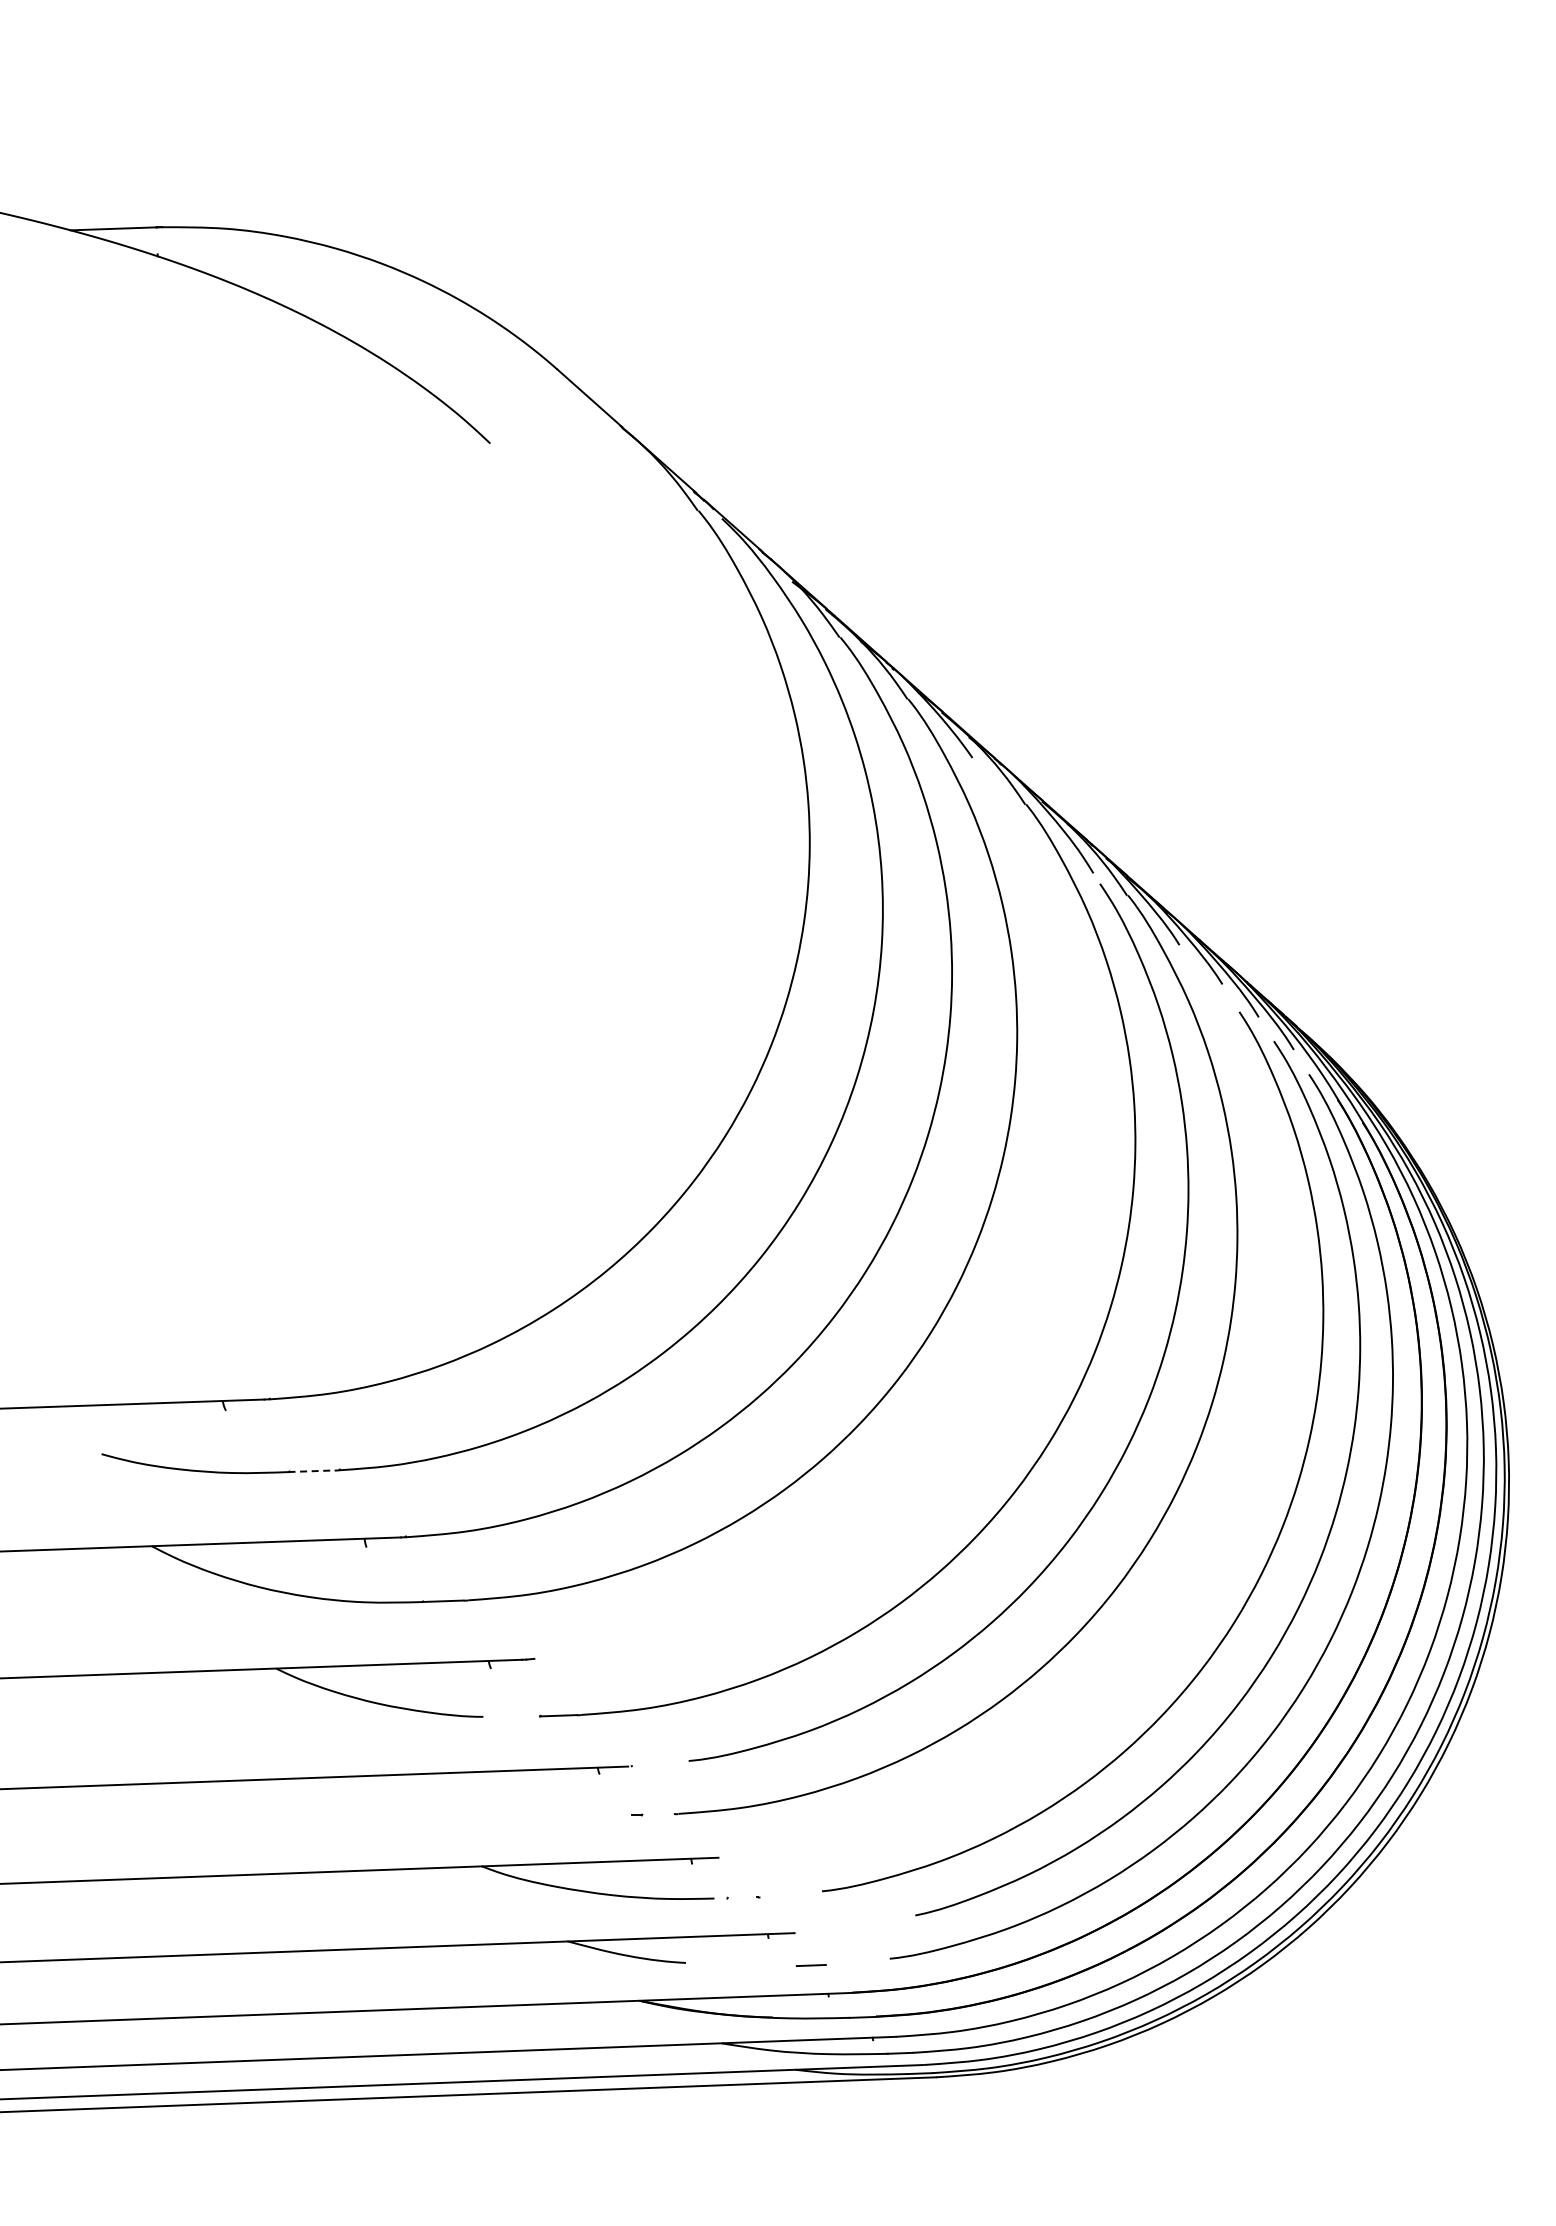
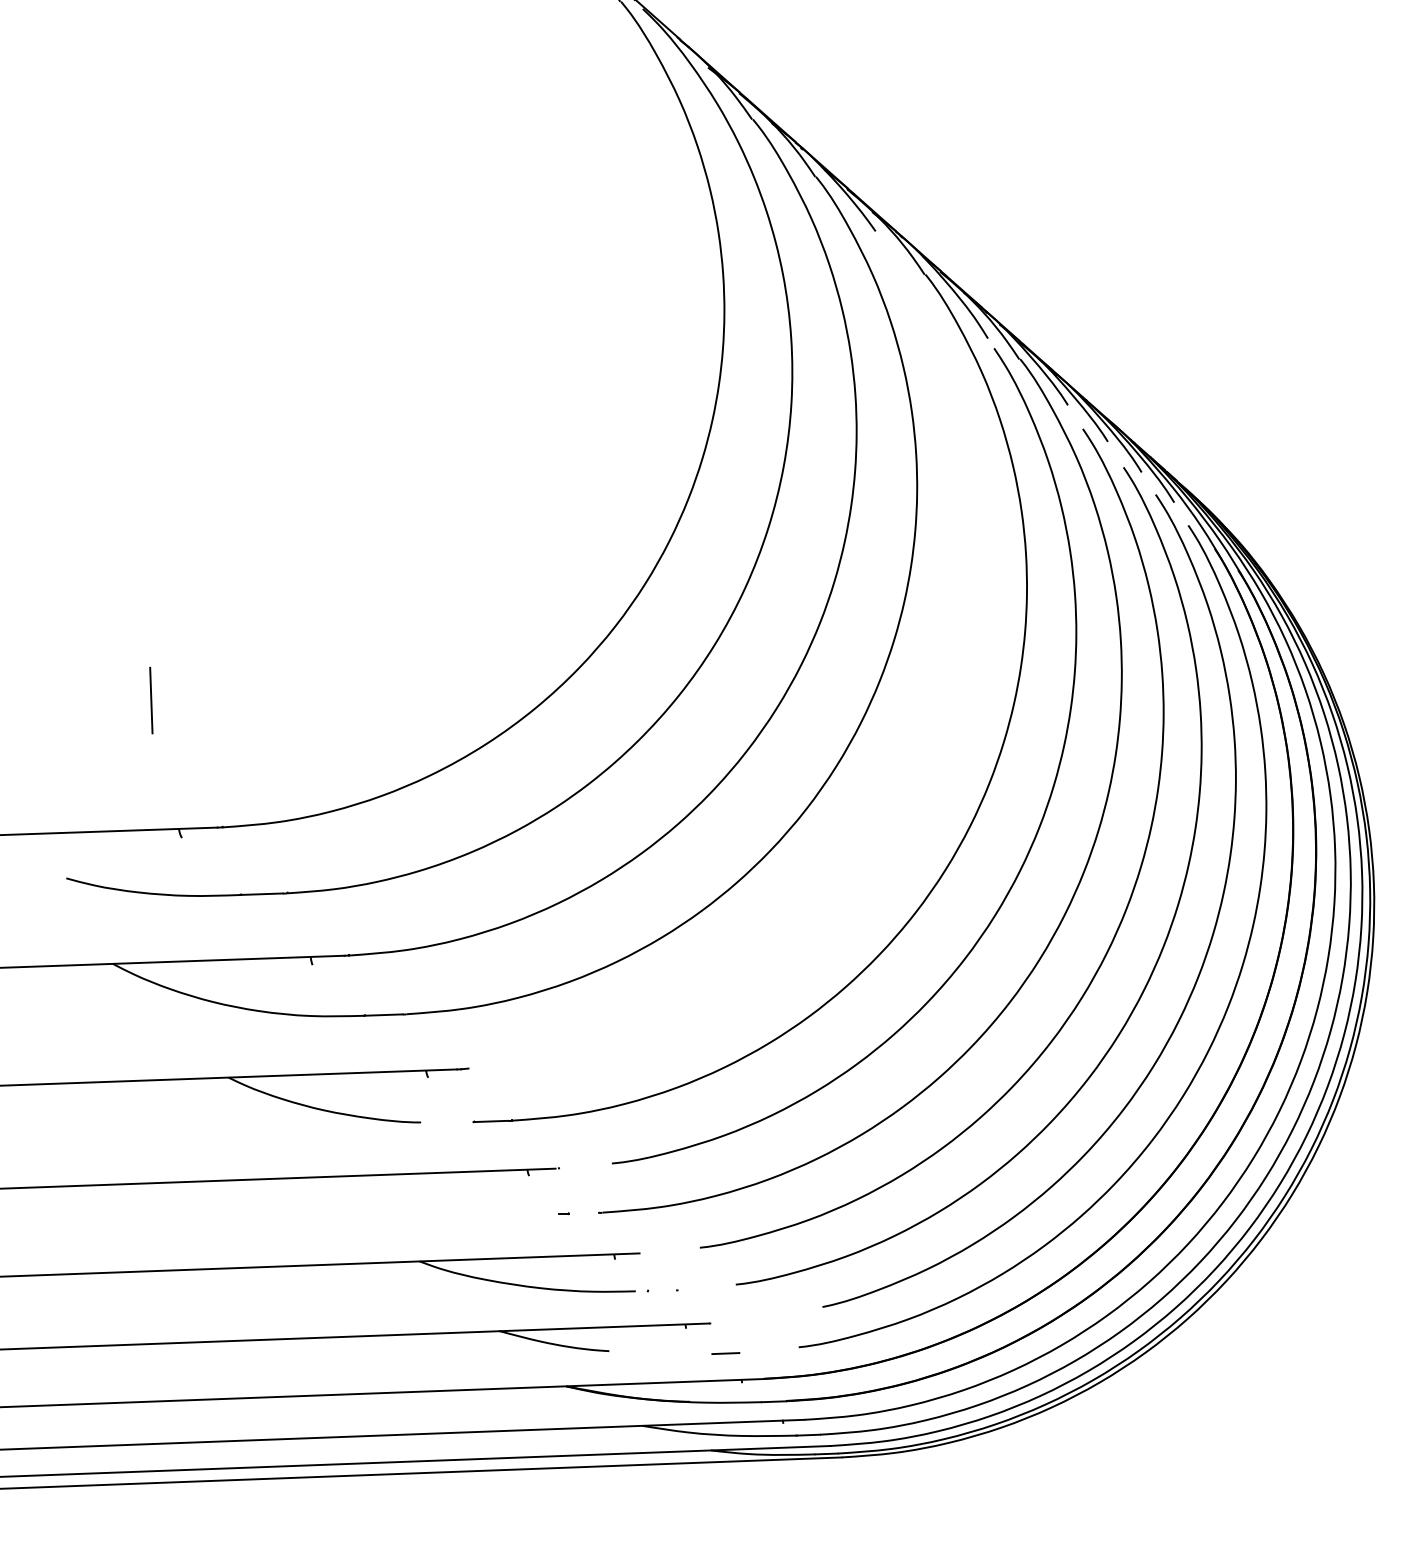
line: (192, 1262) -> (150, 700), added
line: (312, 1471) -> (262, 894), dashed -> solid
curve: (1239, 1491) -> (1123, 913), added

